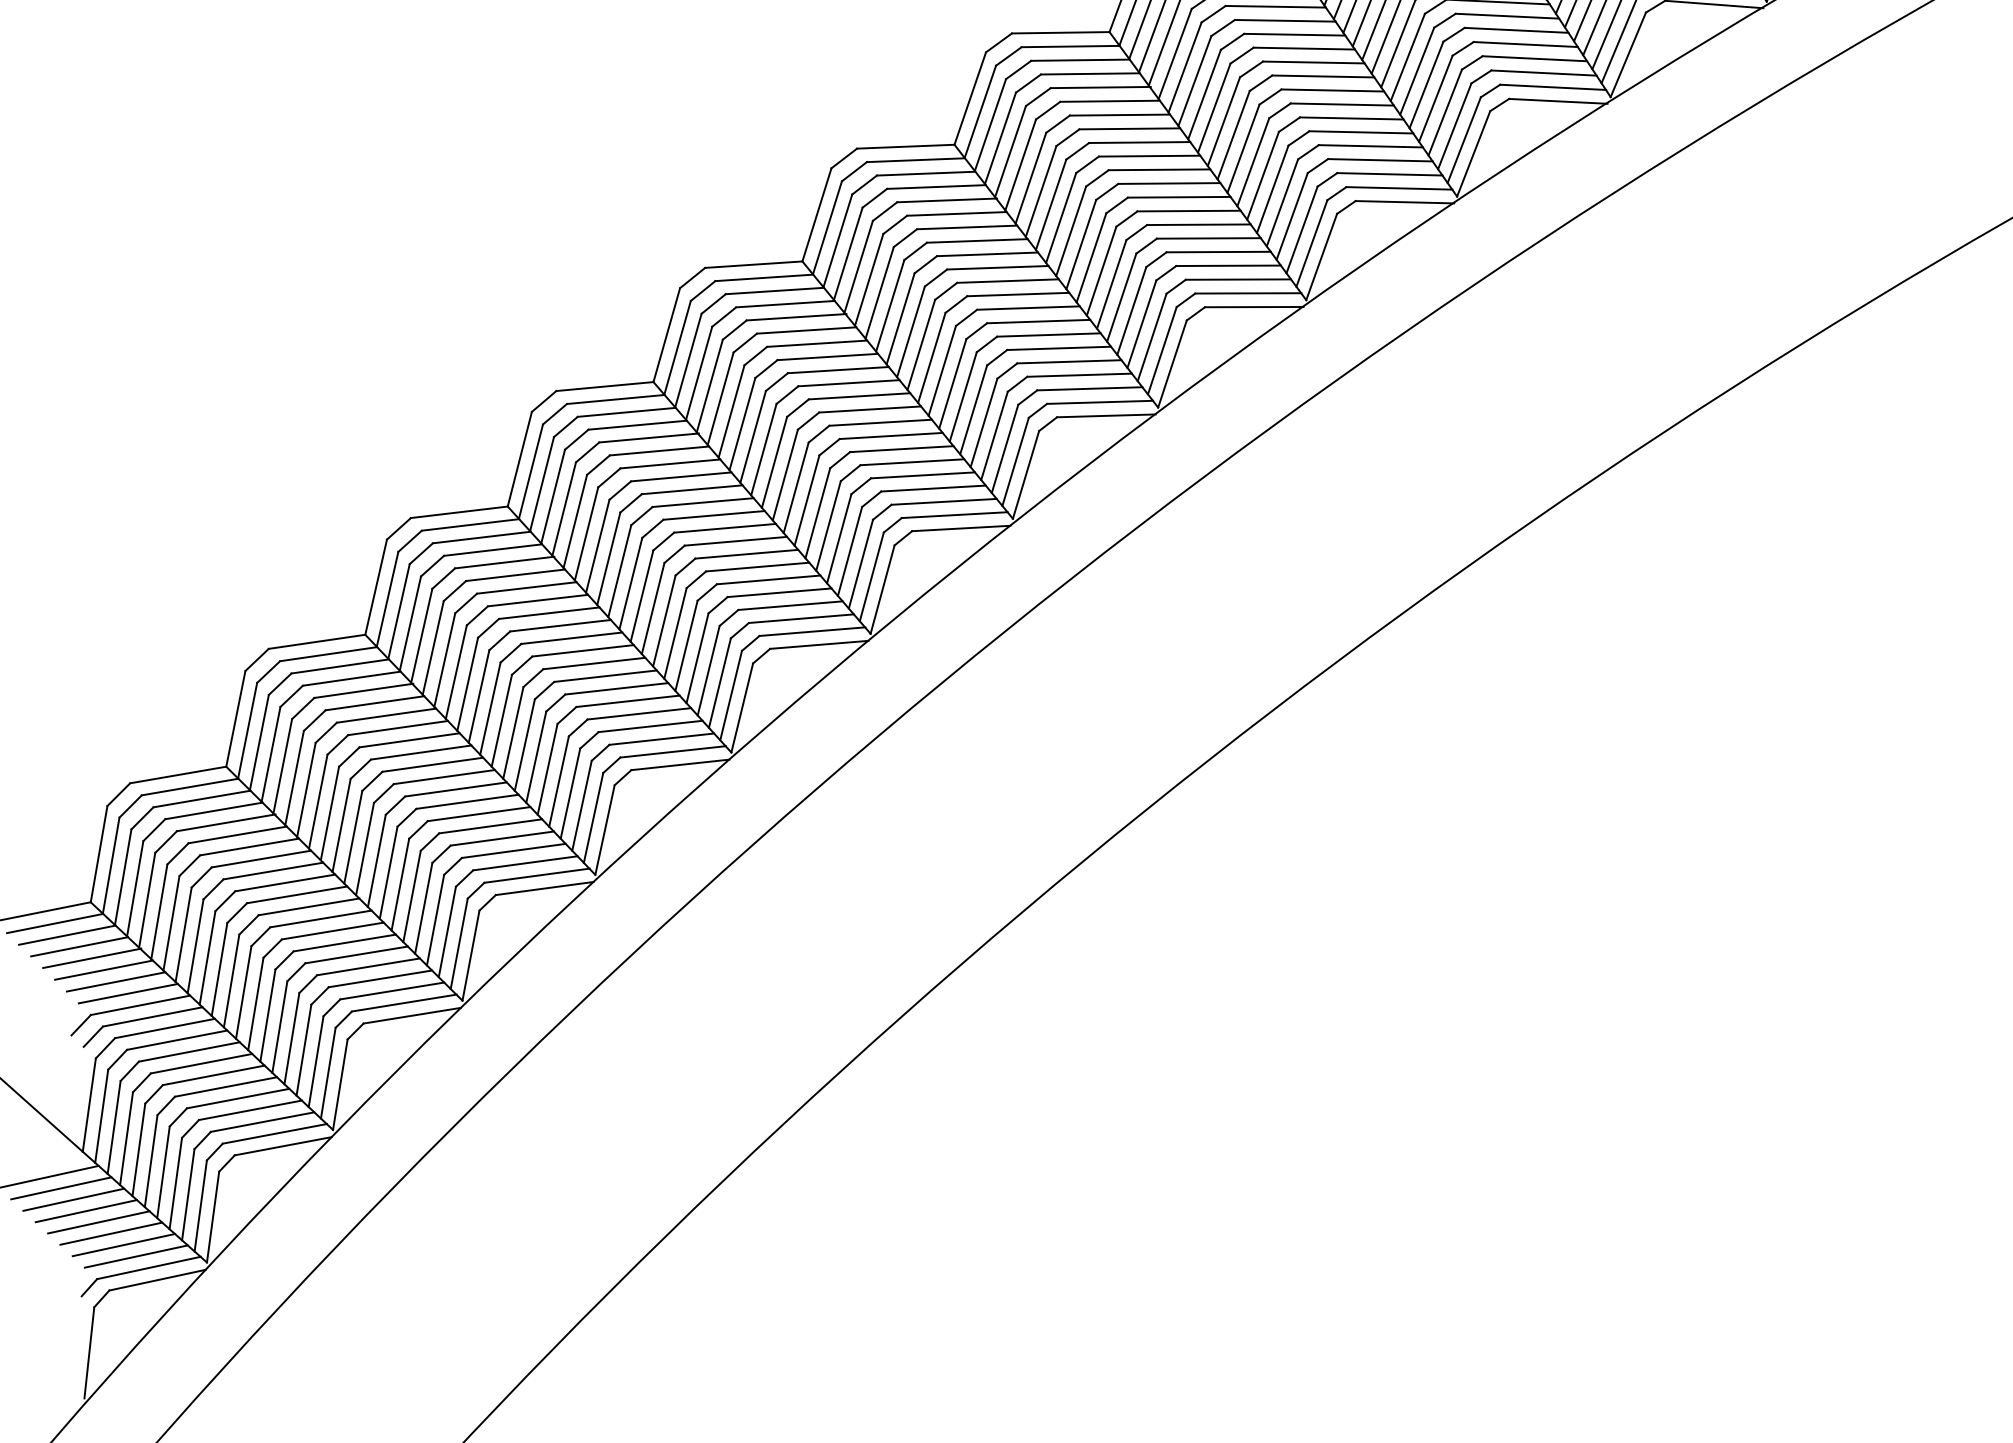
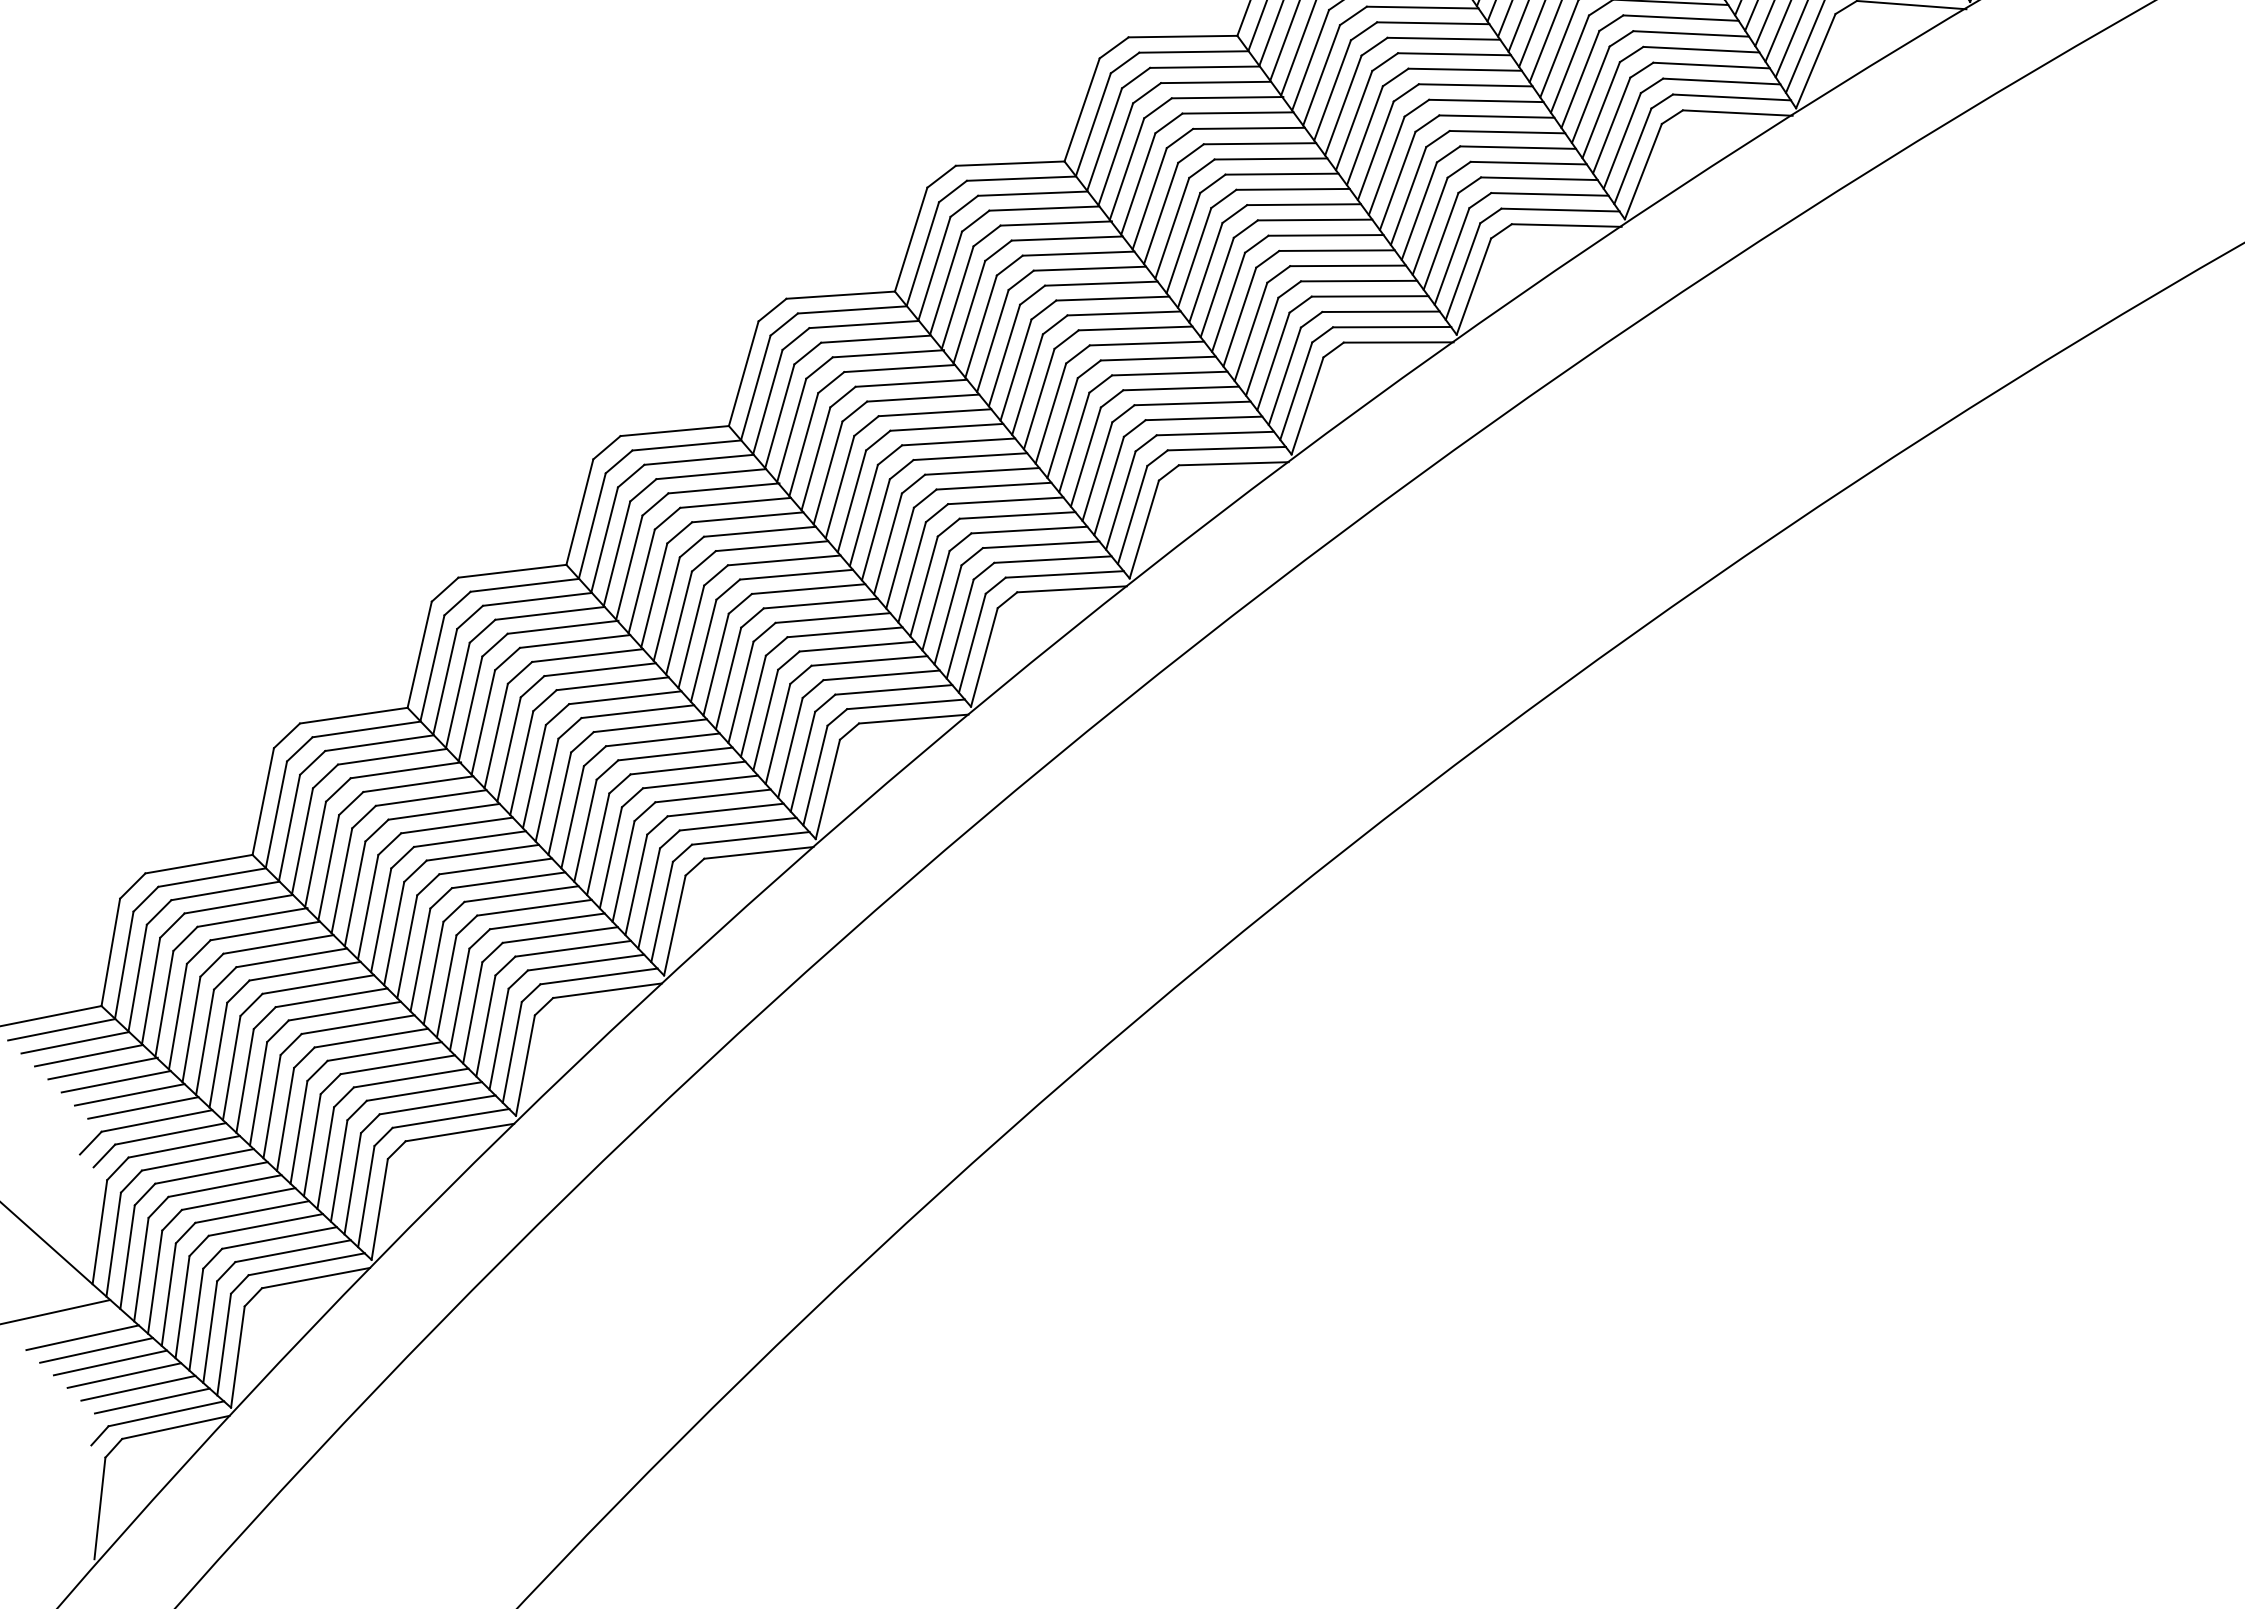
line: (61, 1187) -> (68, 1324), removed

